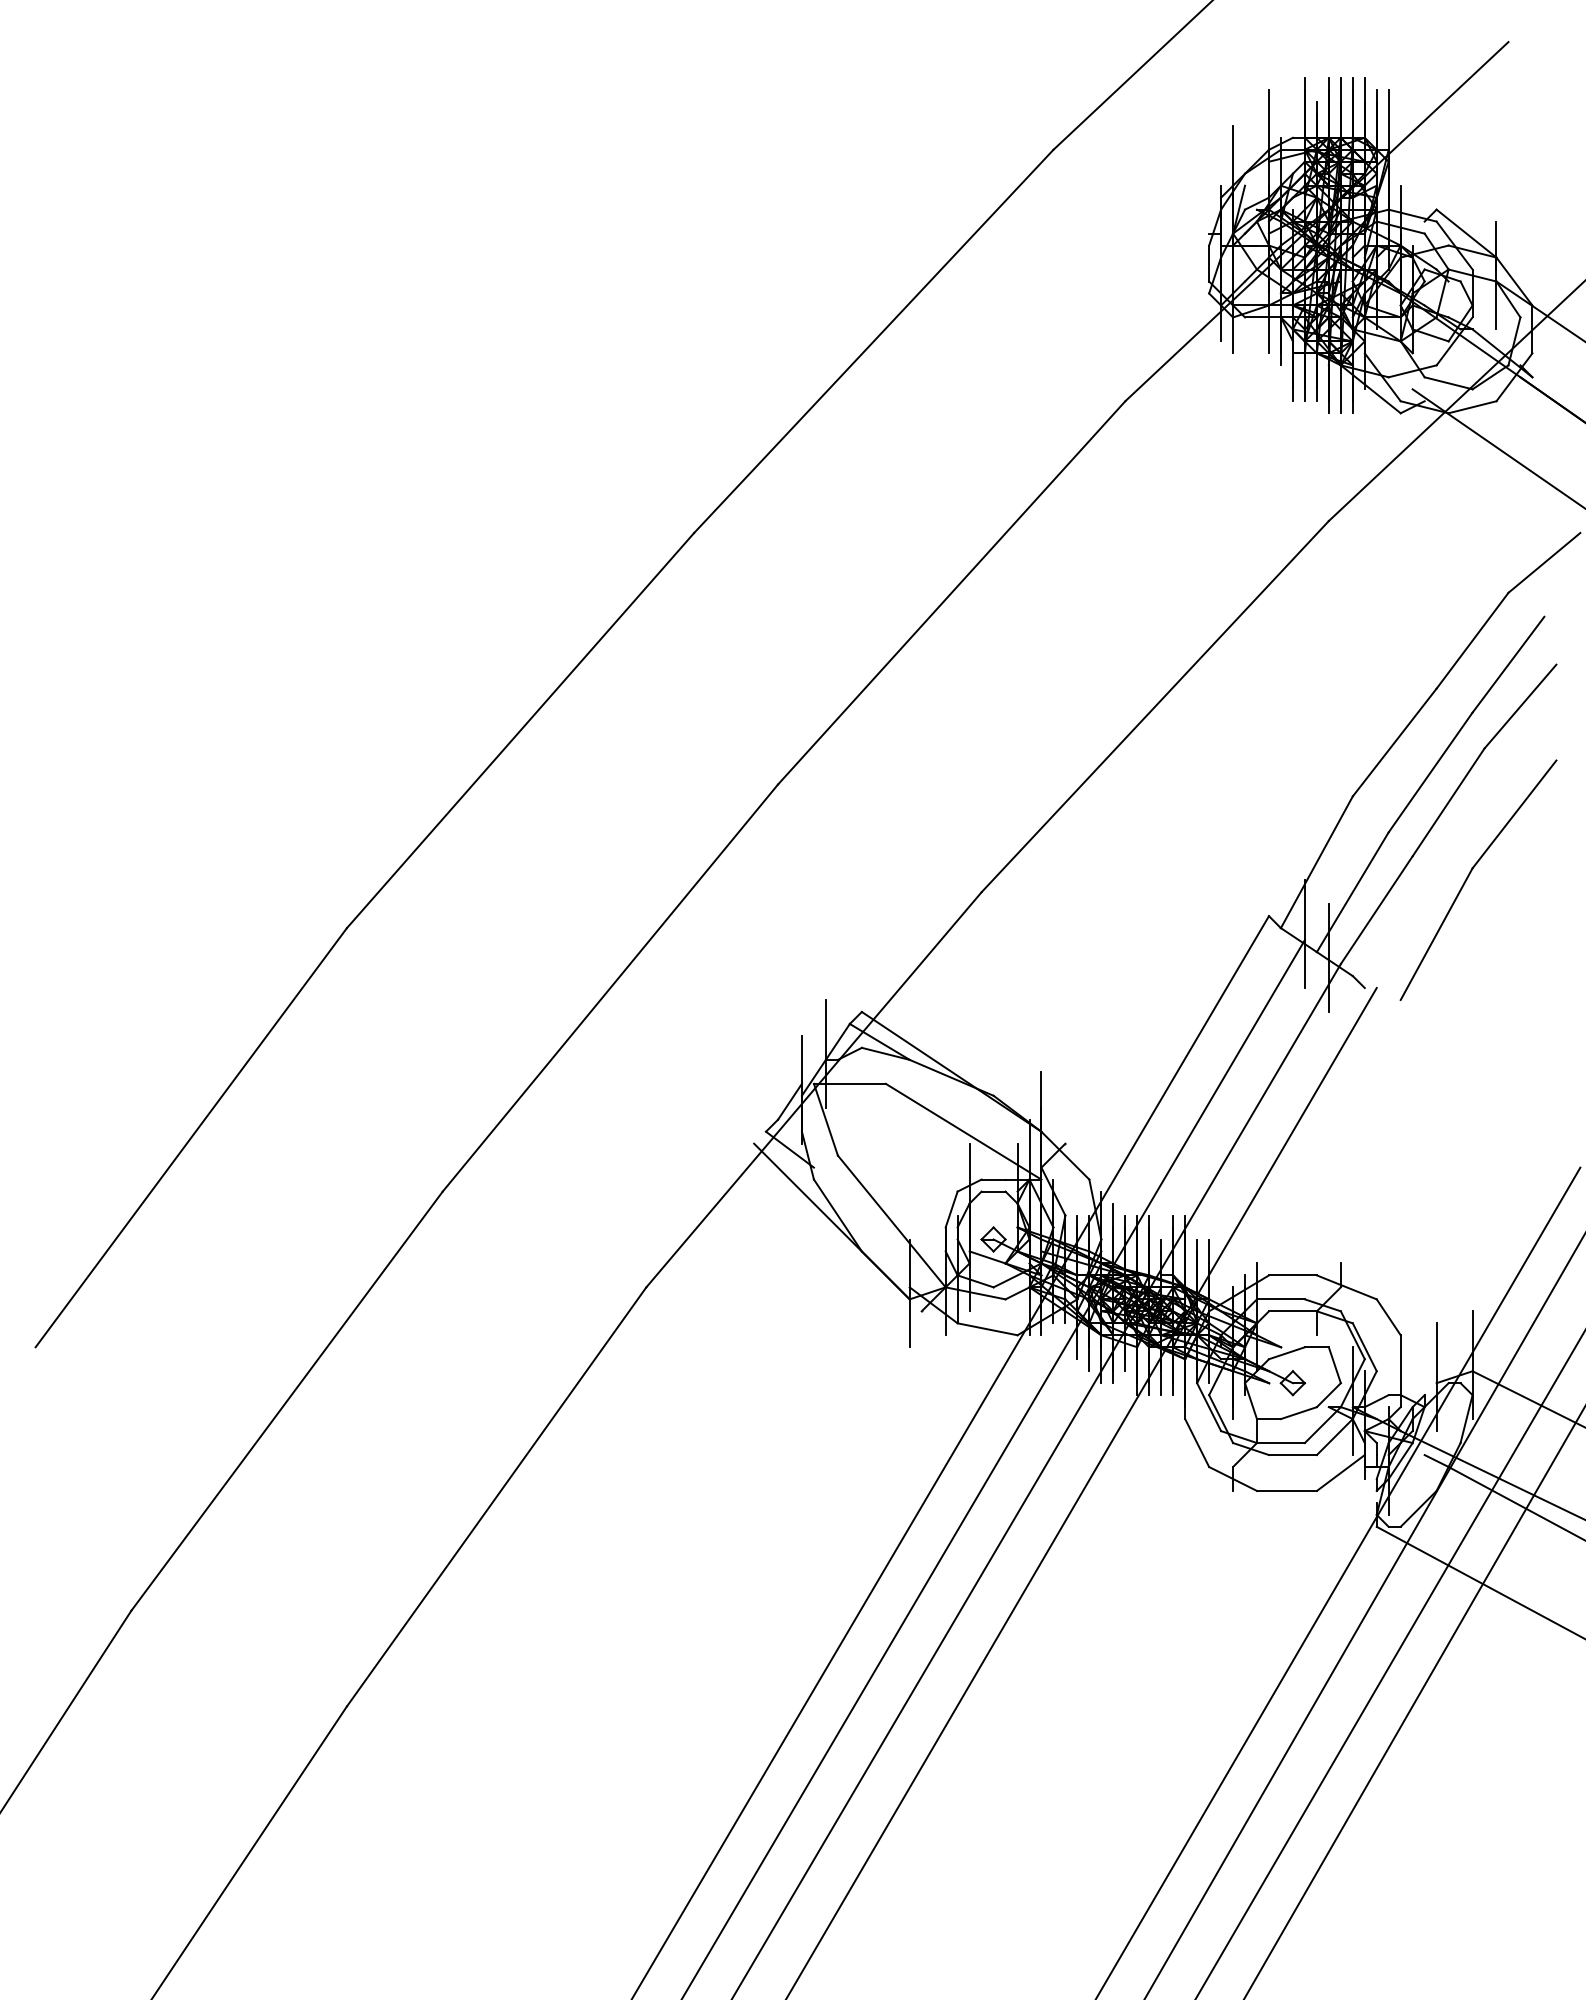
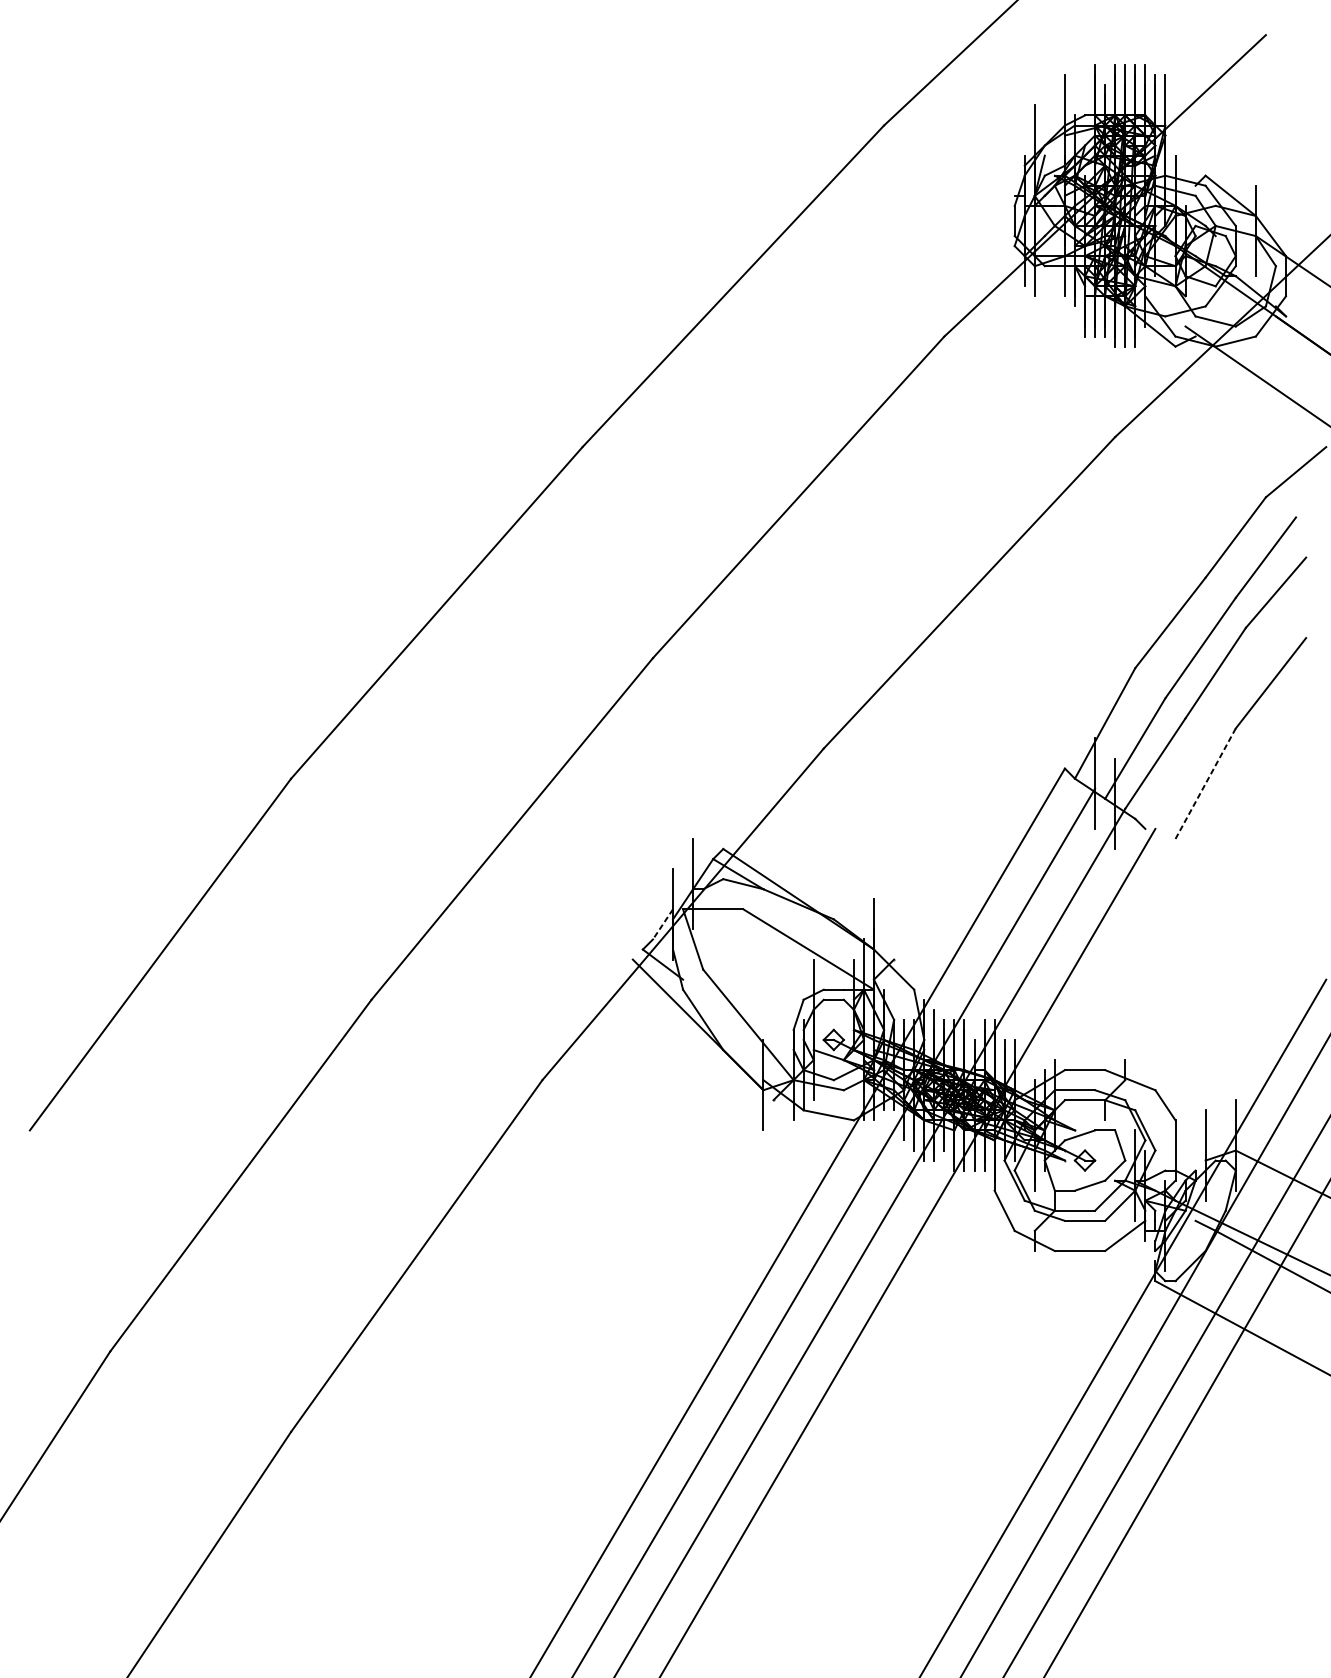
line: (1436, 934) -> (1205, 784), solid -> dashed
line: (790, 1101) -> (663, 924), solid -> dashed

